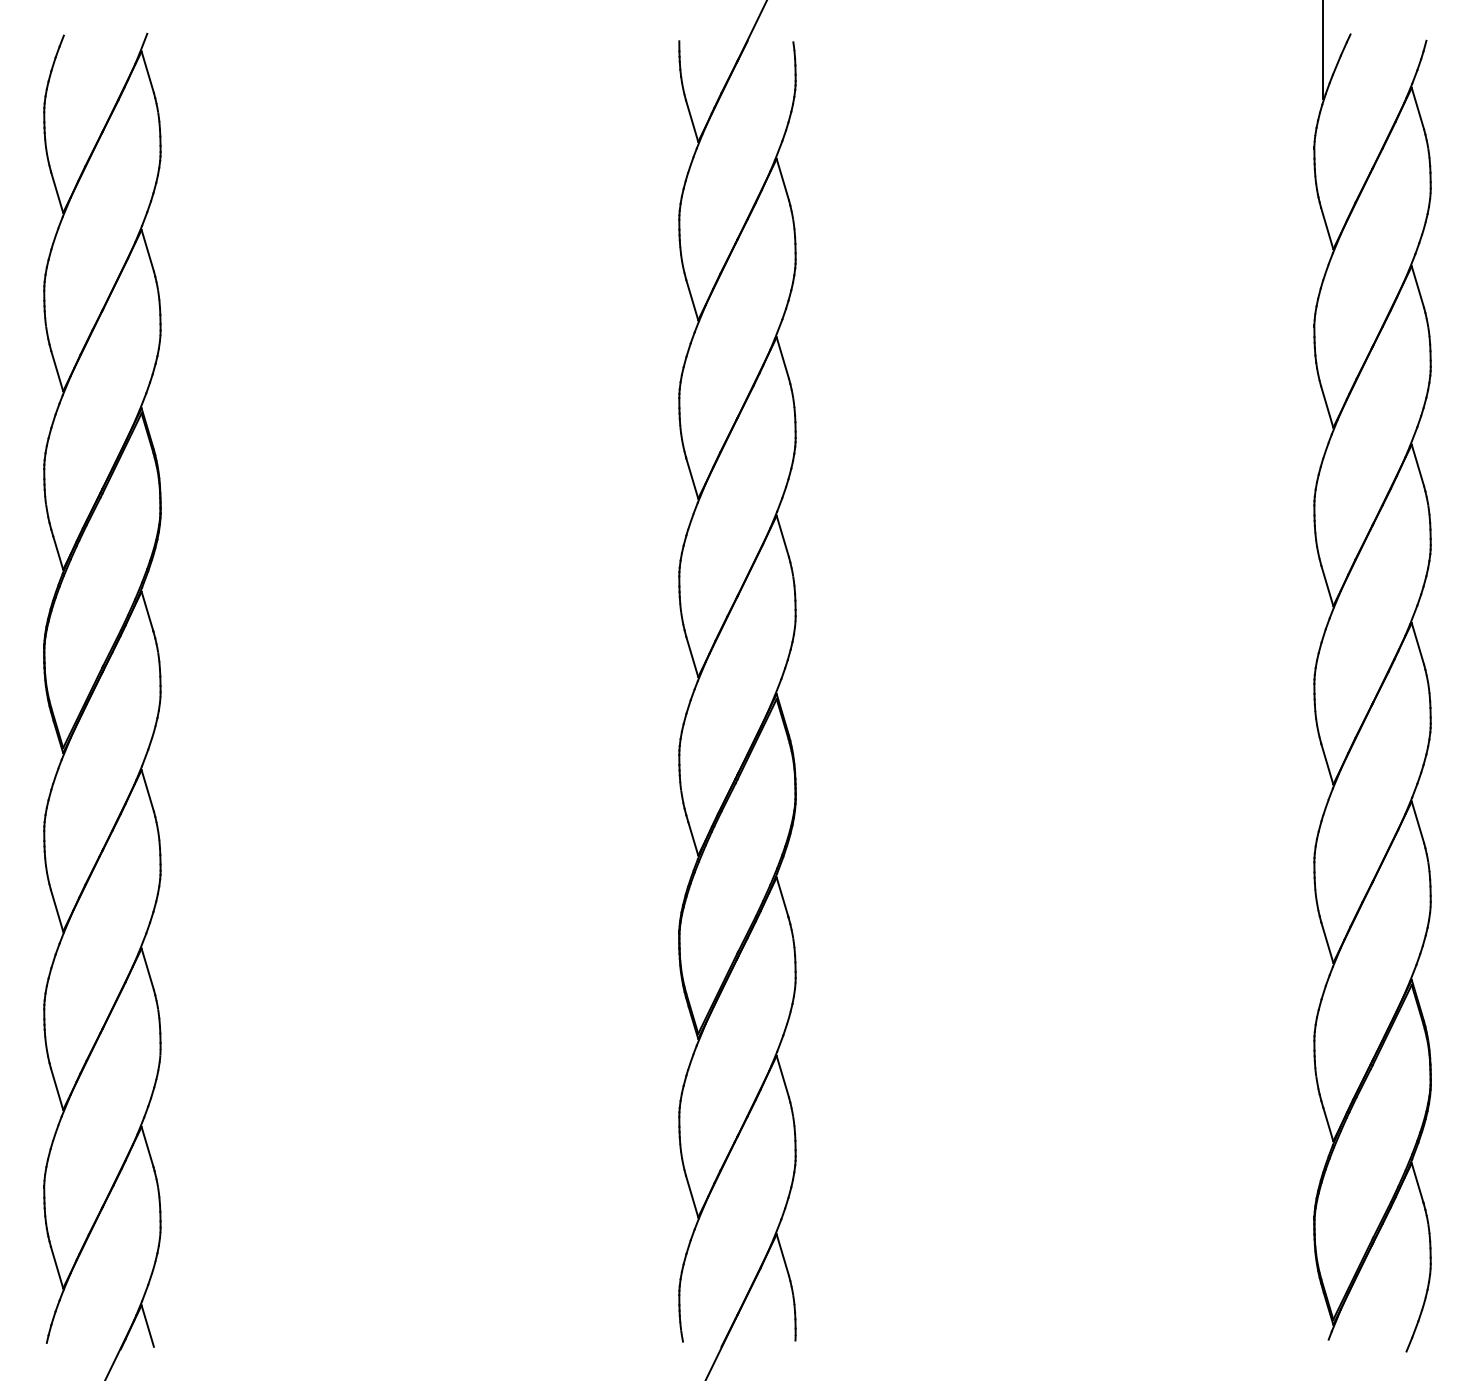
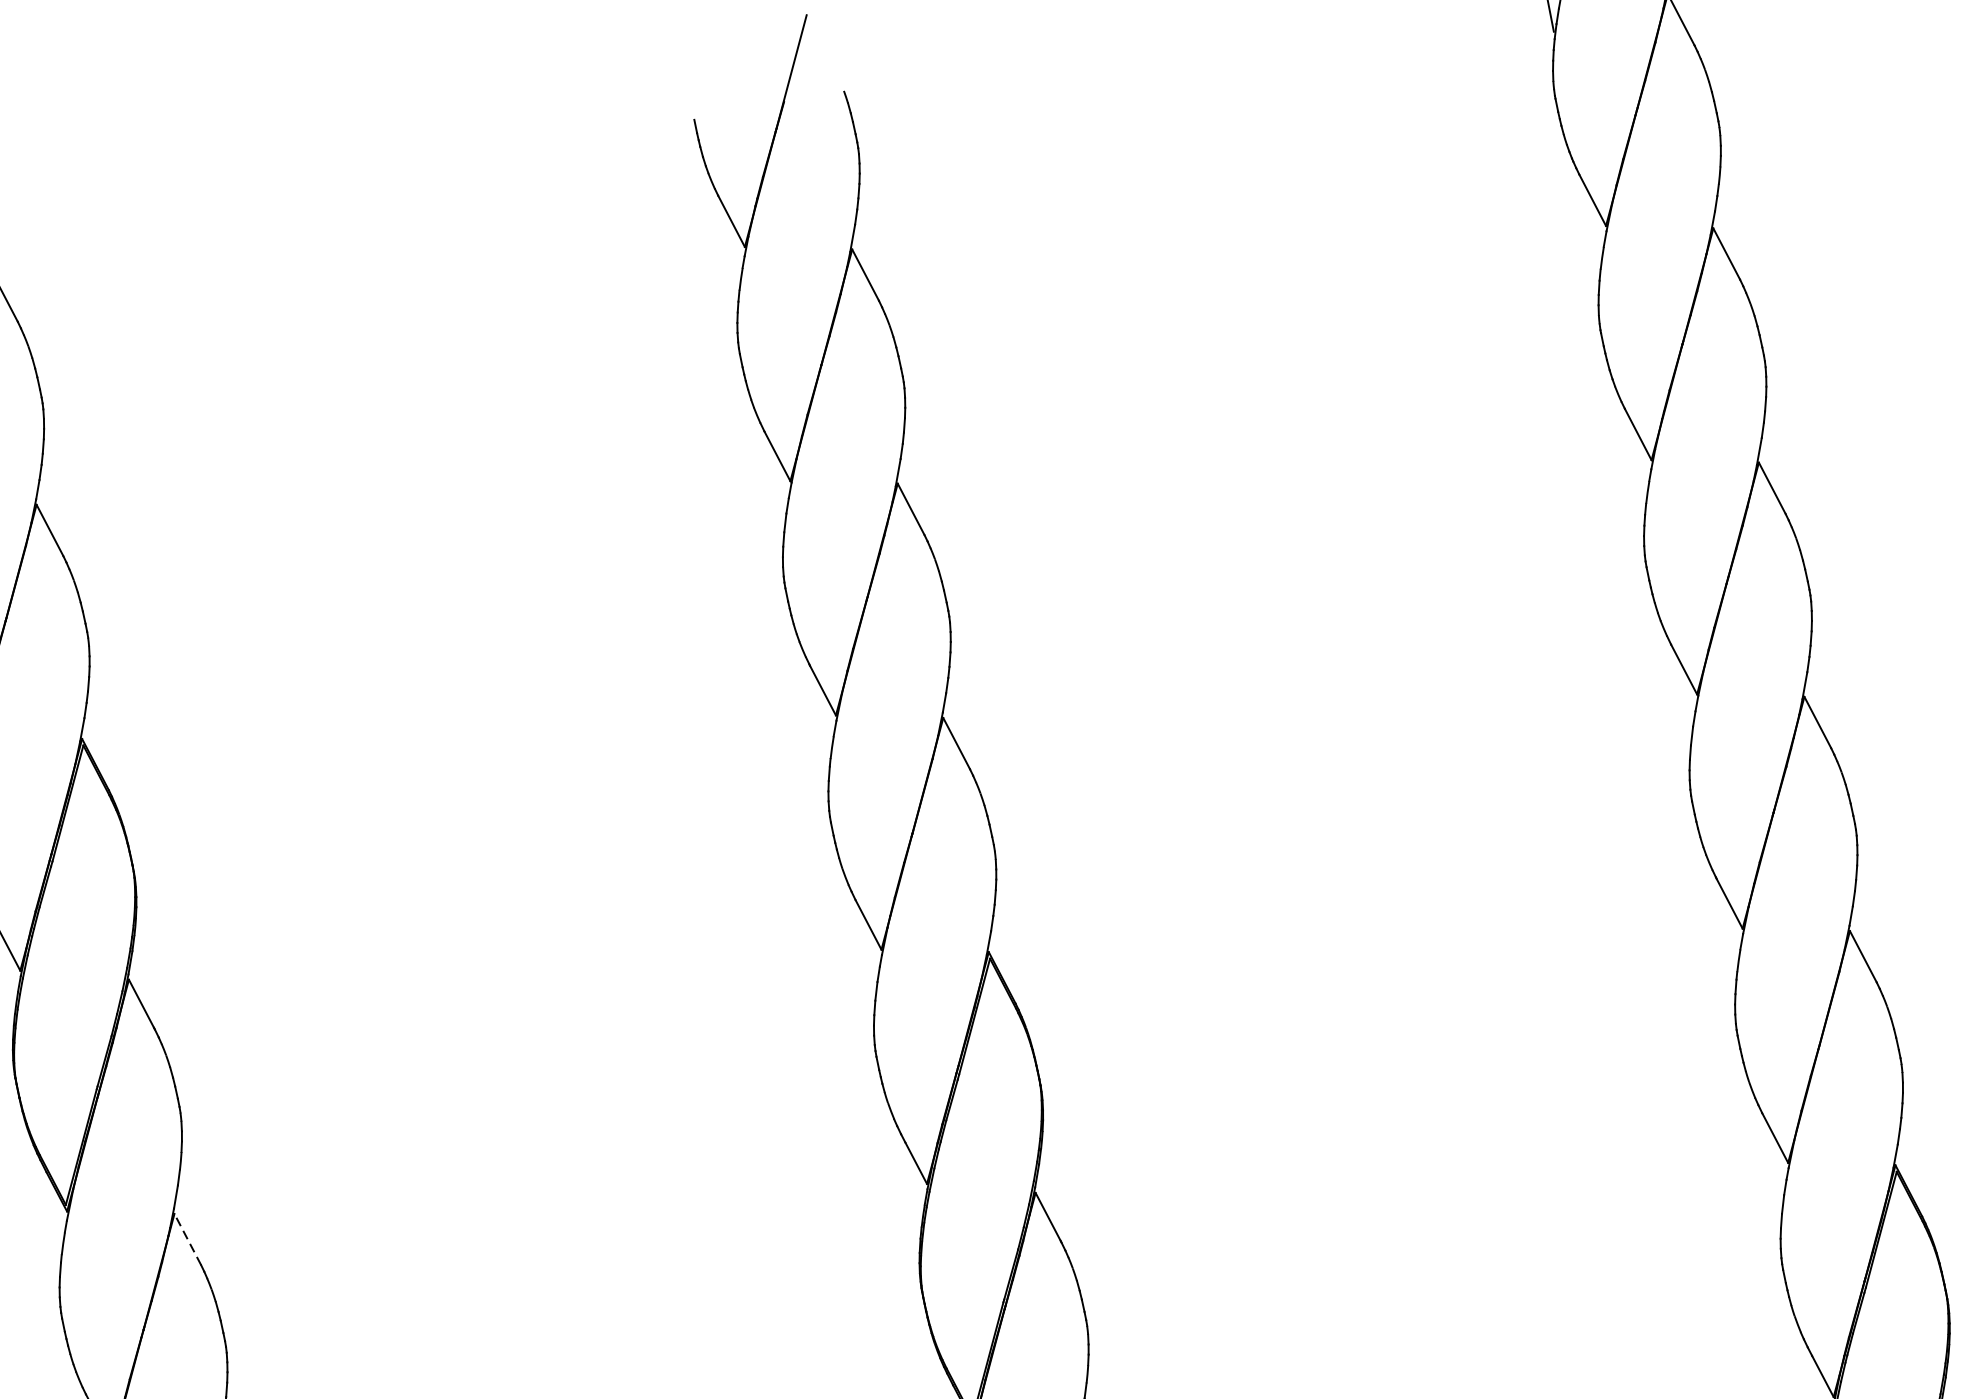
line: (147, 790) -> (187, 1239), solid -> dashed

